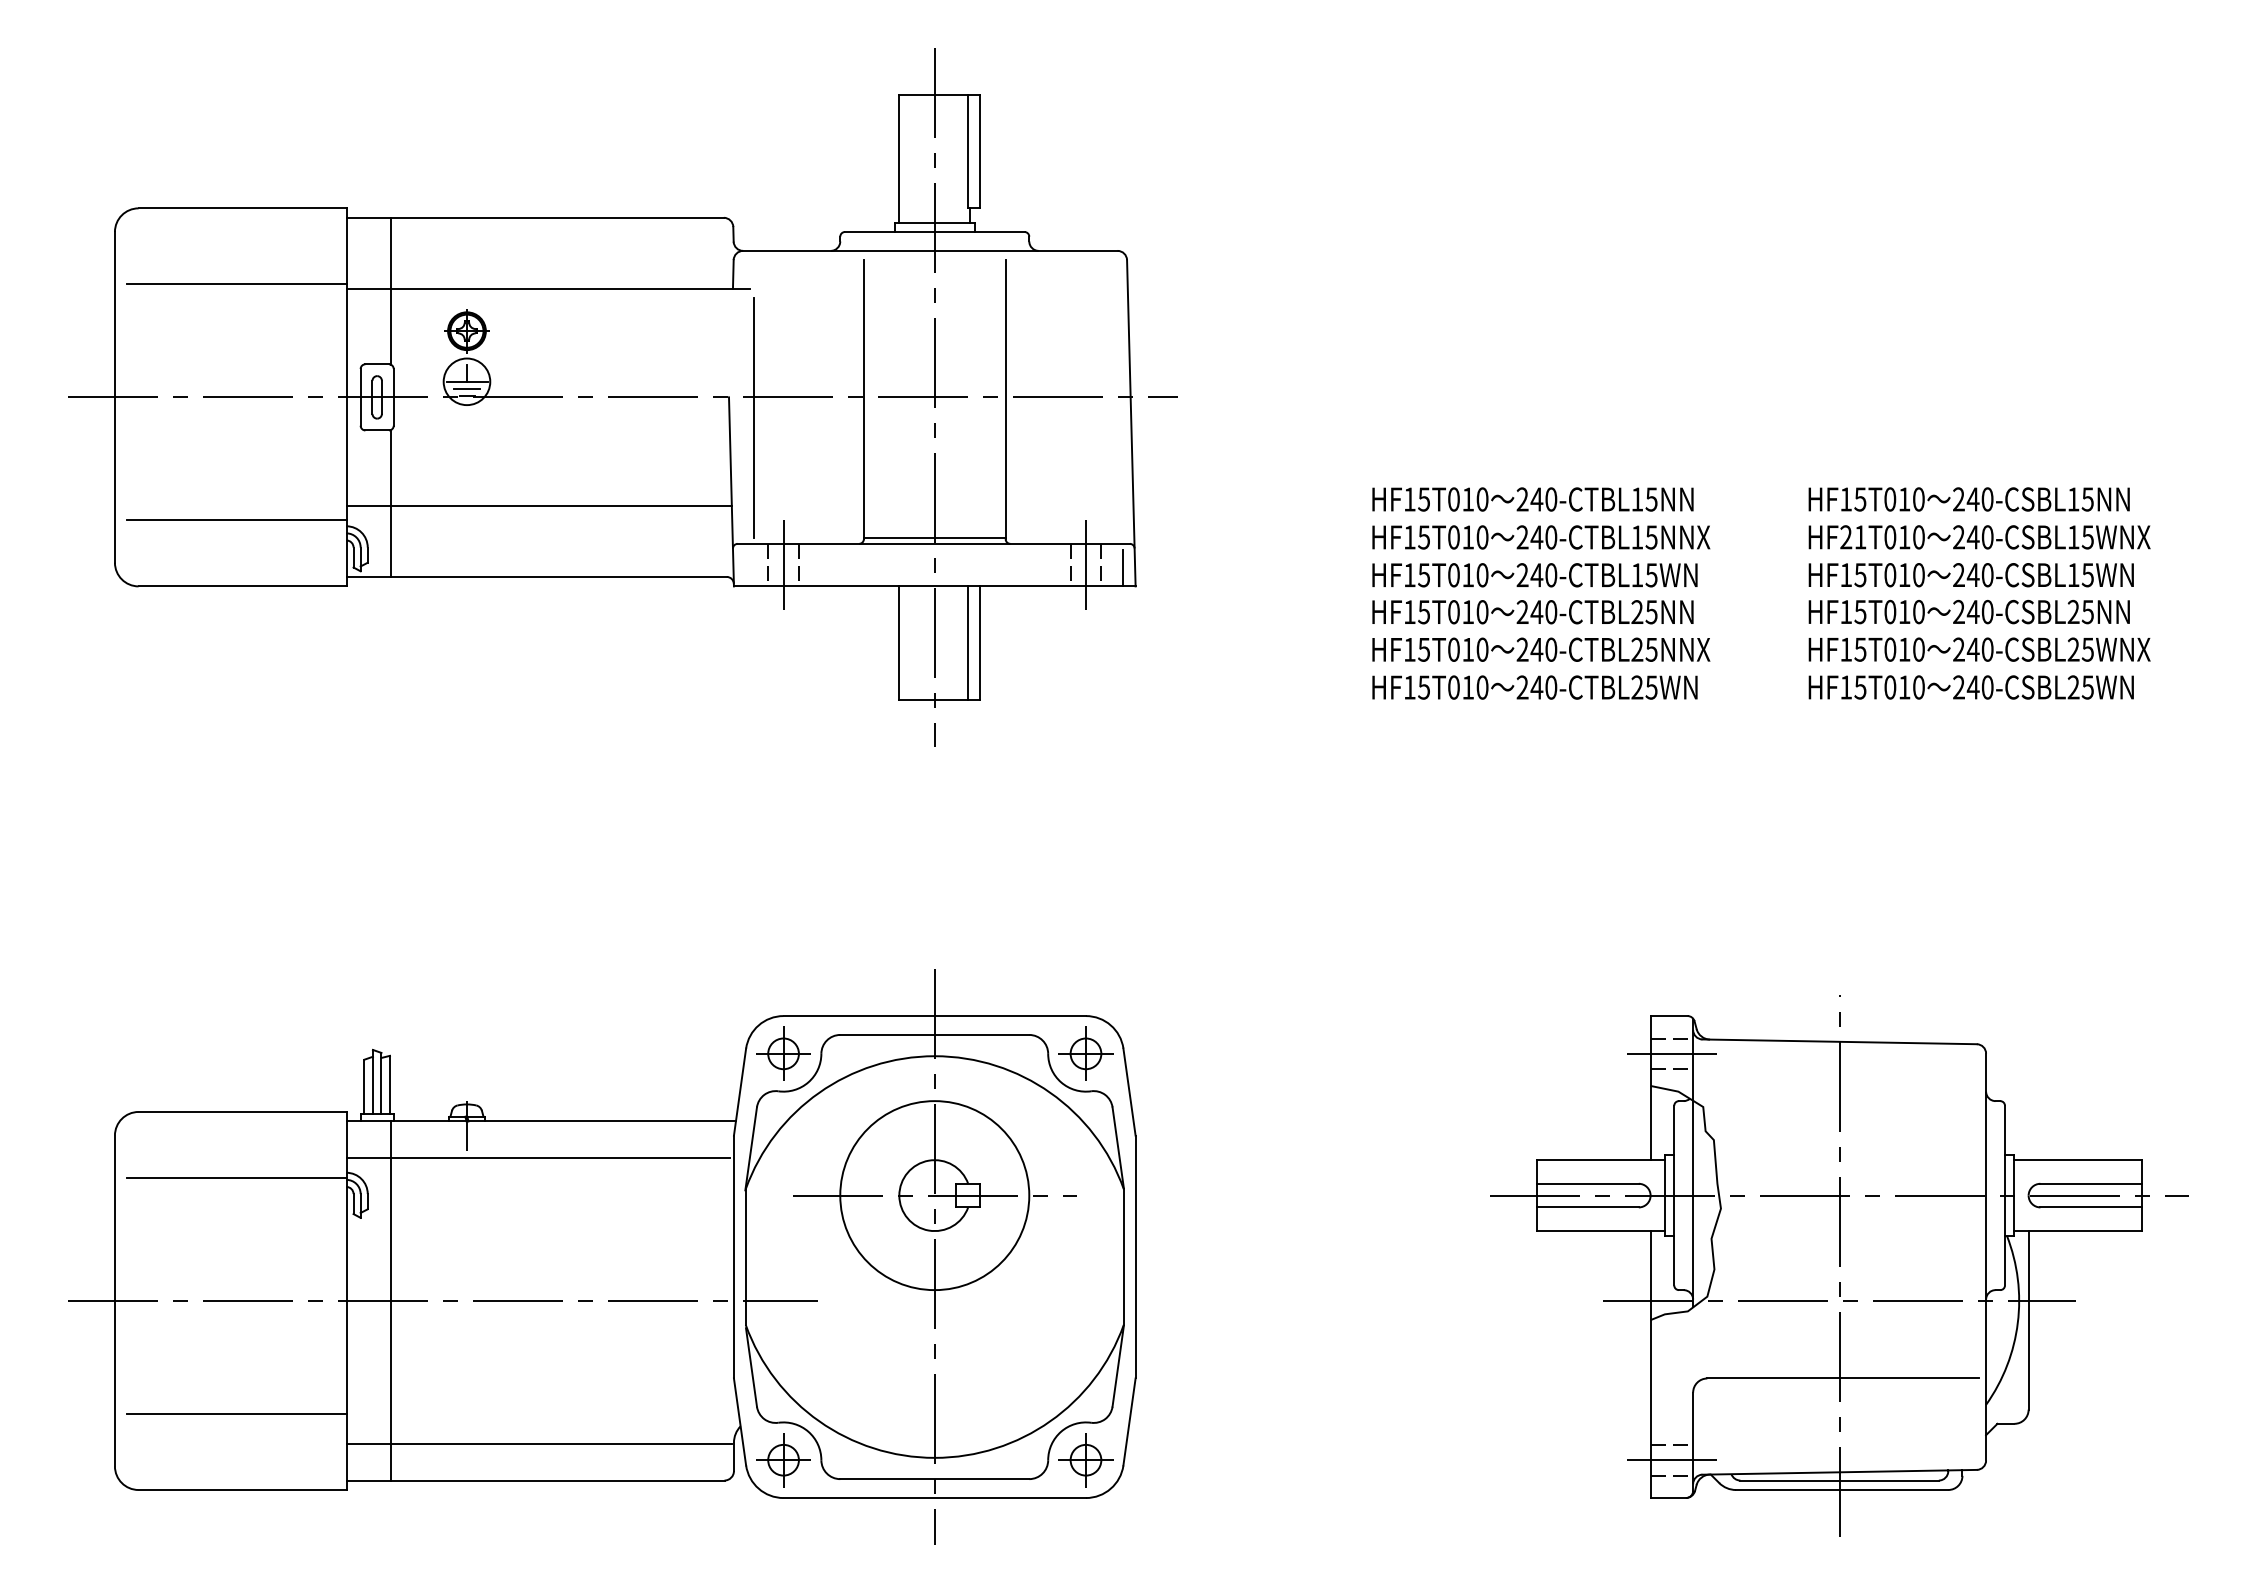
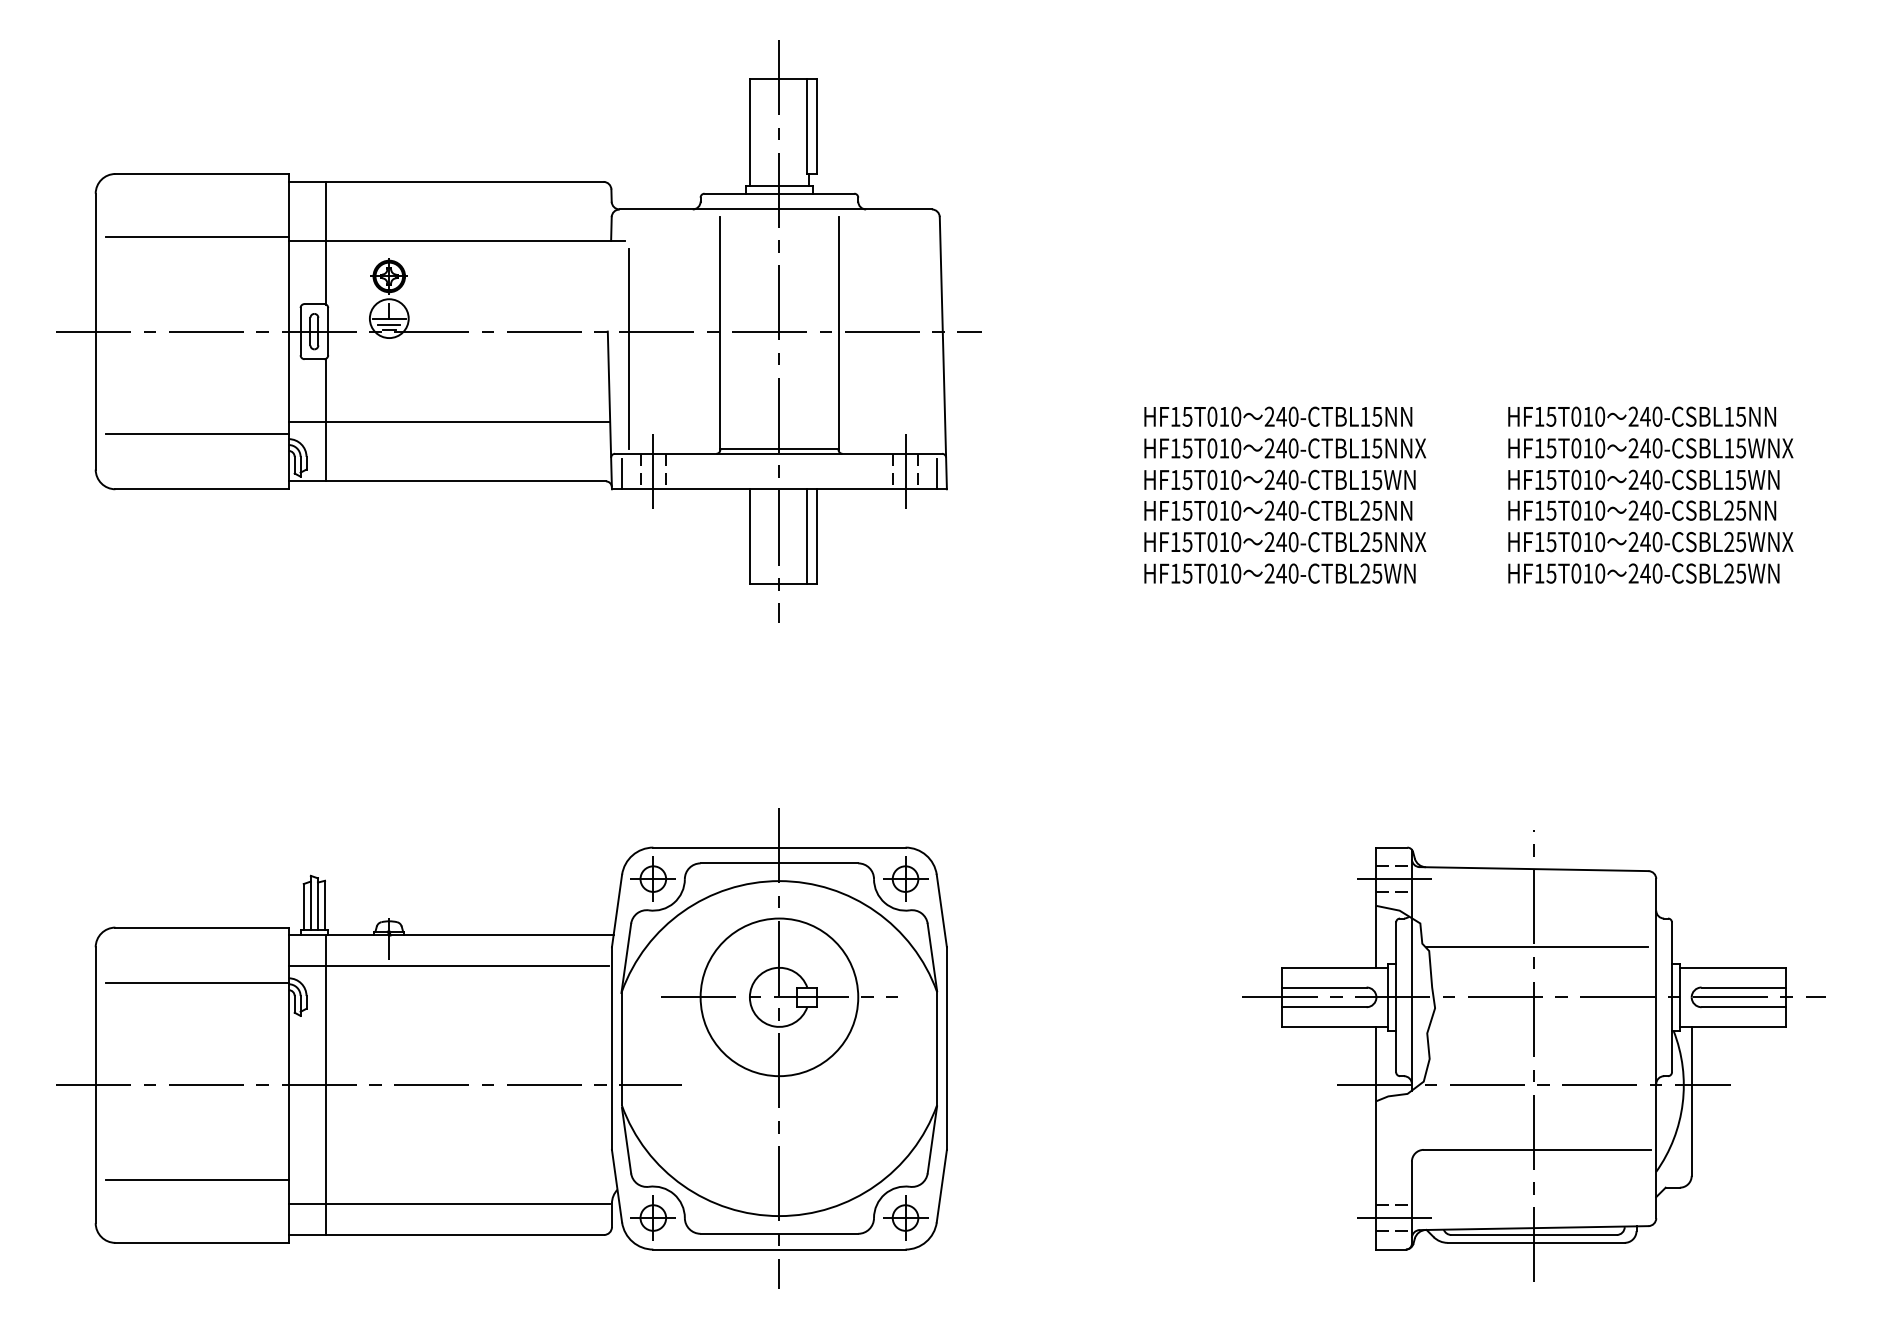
text: (1853, 537) -> (1545, 448), HF21T010 -> HF15T010
line: (746, 568) -> (622, 474), added
line: (1842, 1135) -> (1536, 947), added

